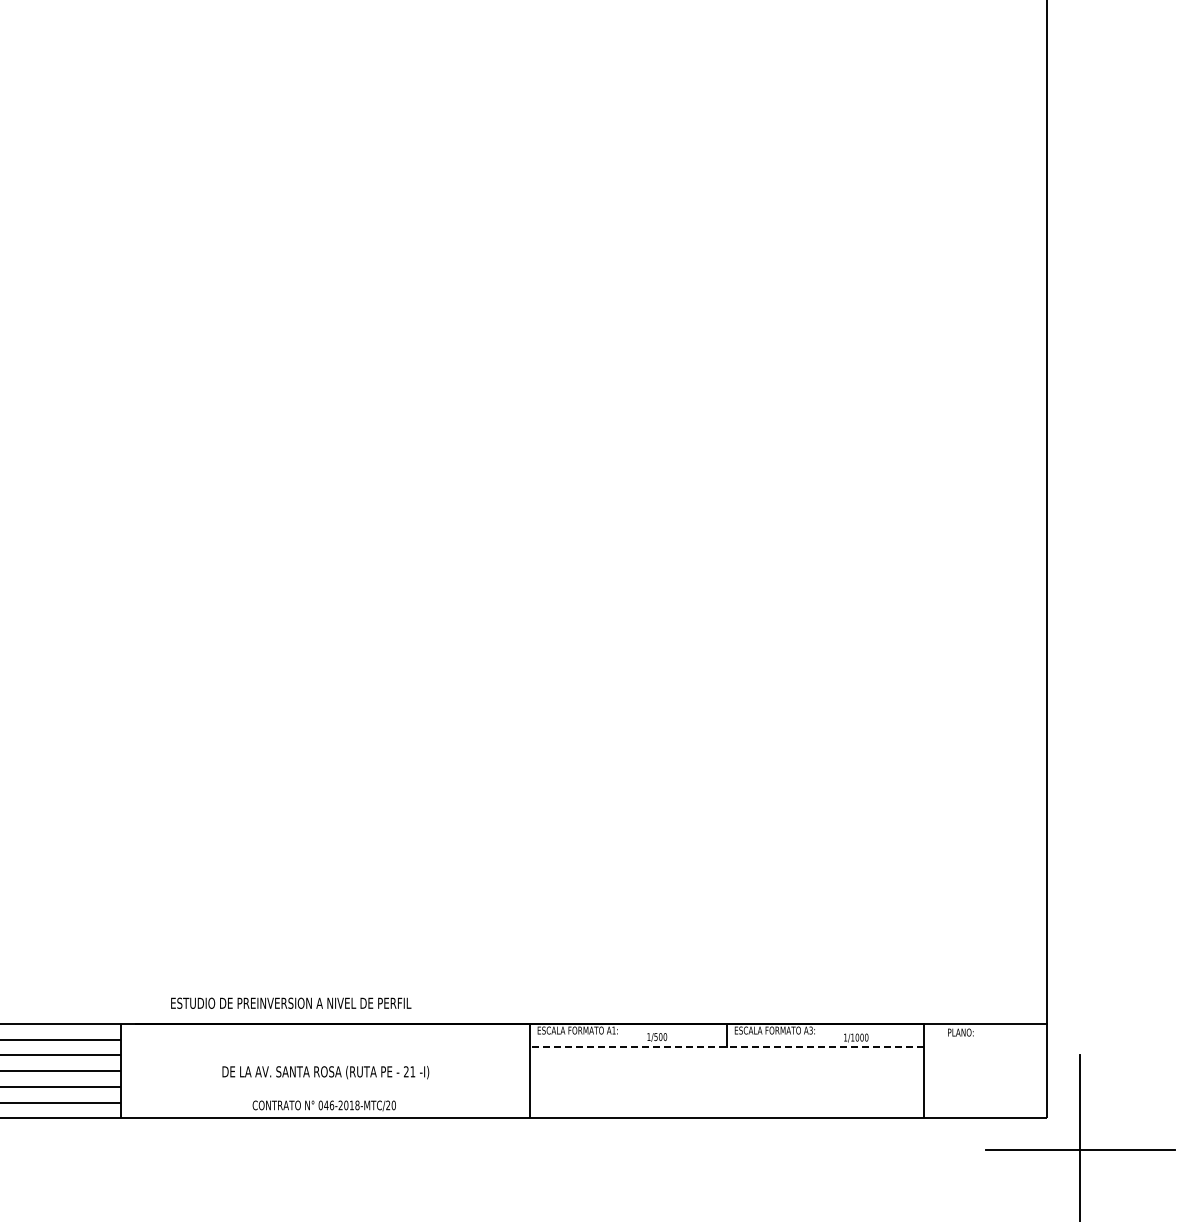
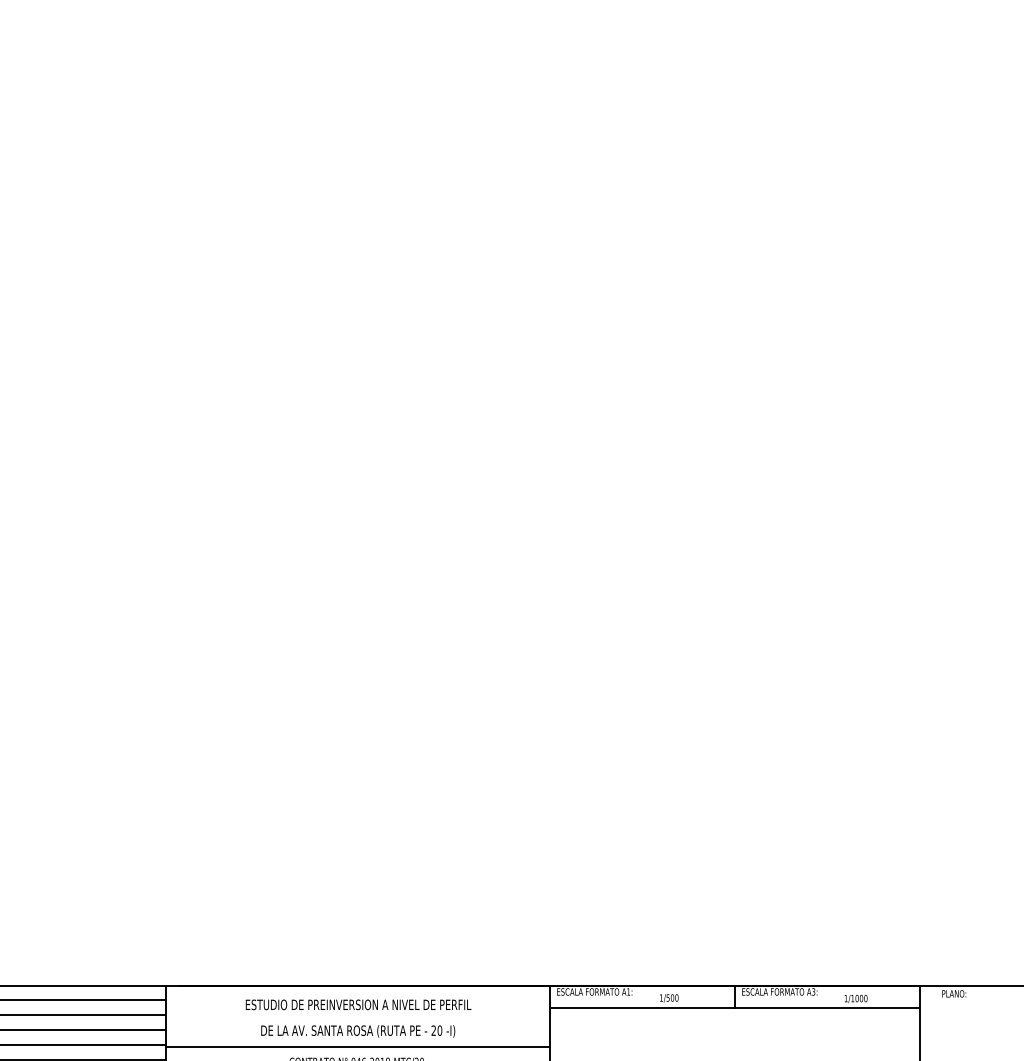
text: (291, 1002) -> (358, 1004), moved
line: (726, 1047) -> (734, 1007), dashed -> solid
text: (412, 1071) -> (439, 1030), 21 -> 20
line: (325, 1089) -> (357, 1047), added

